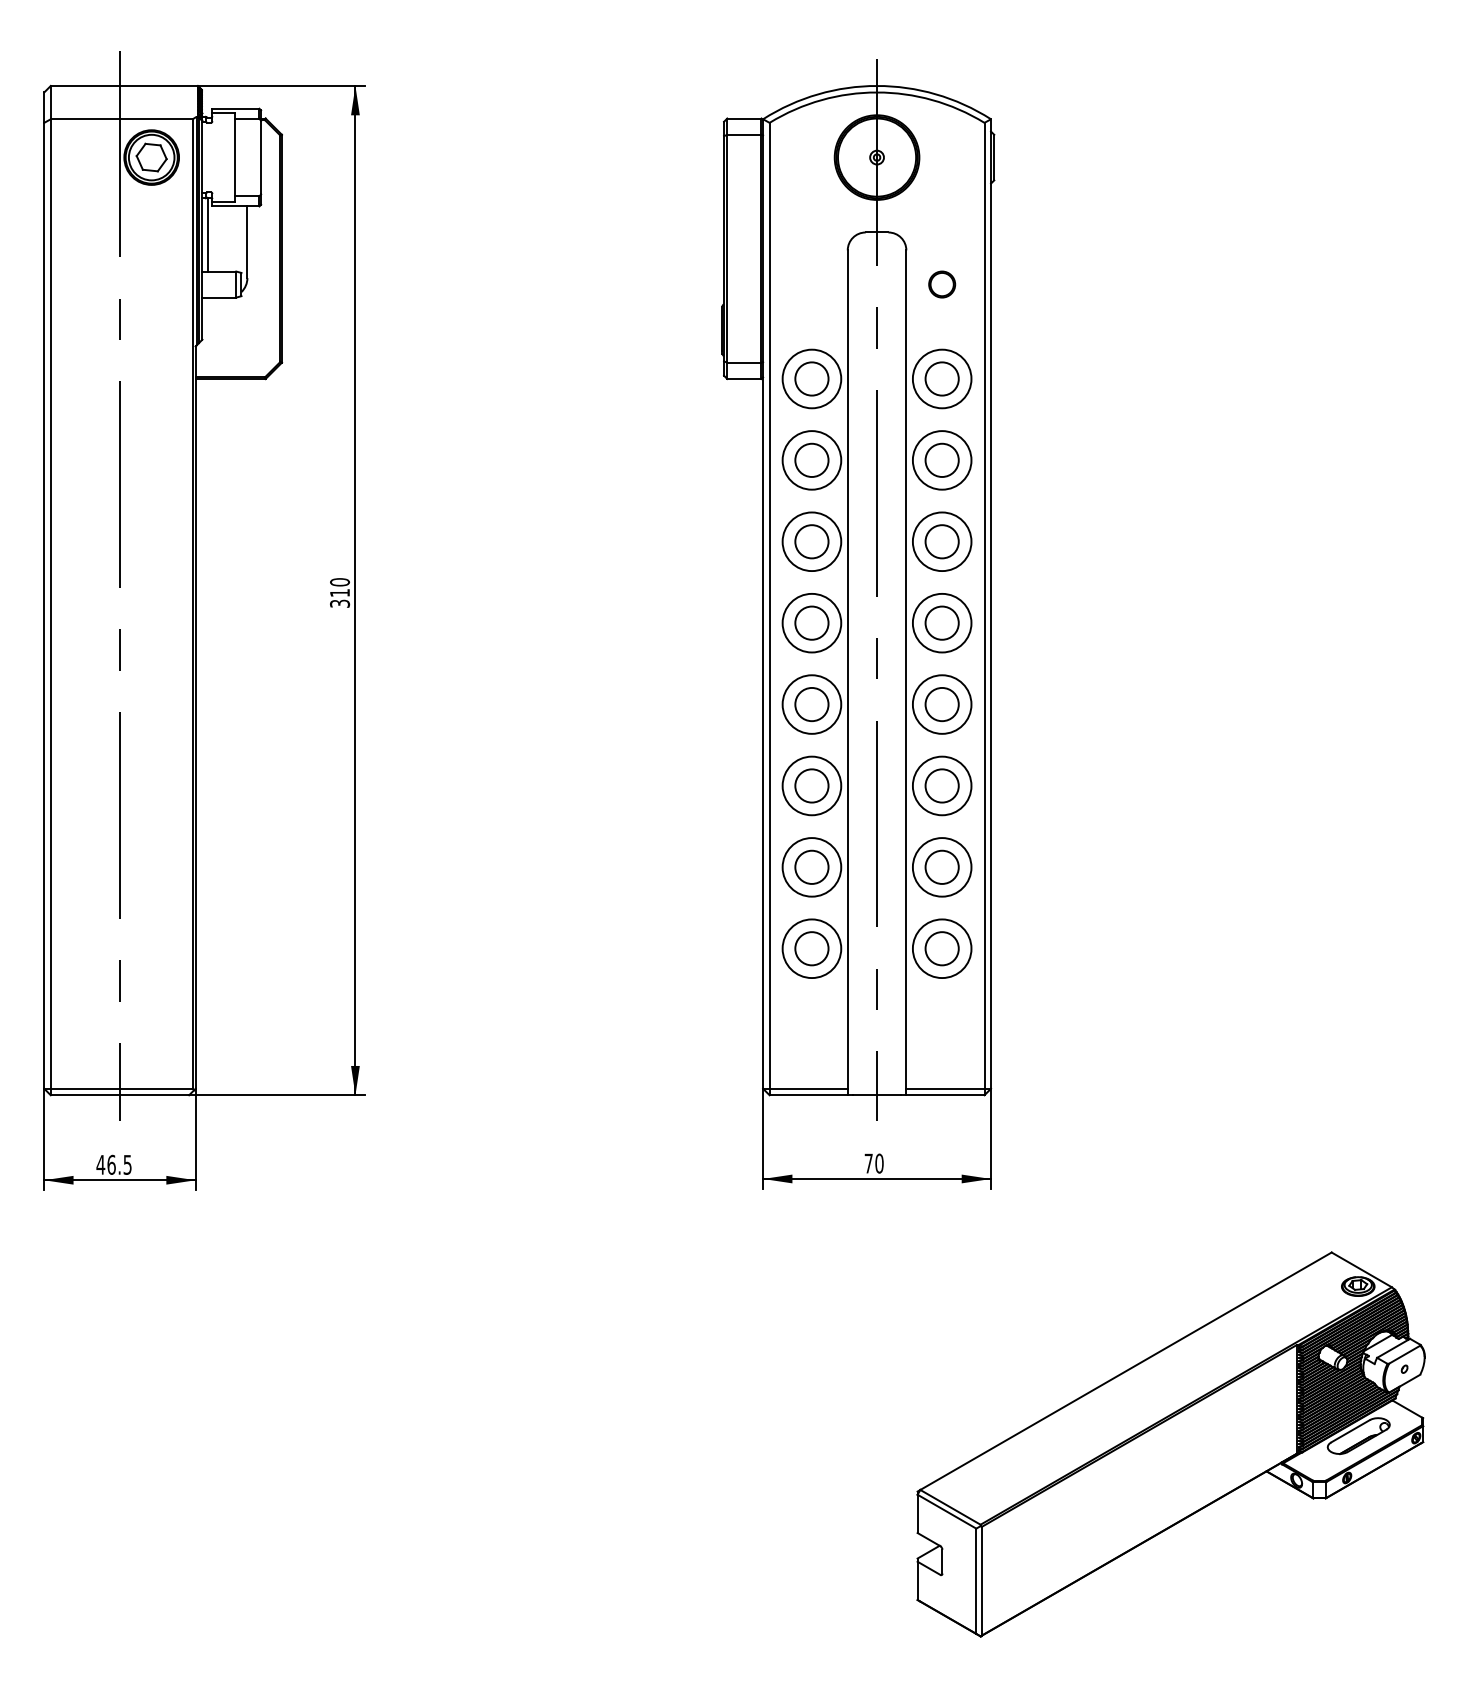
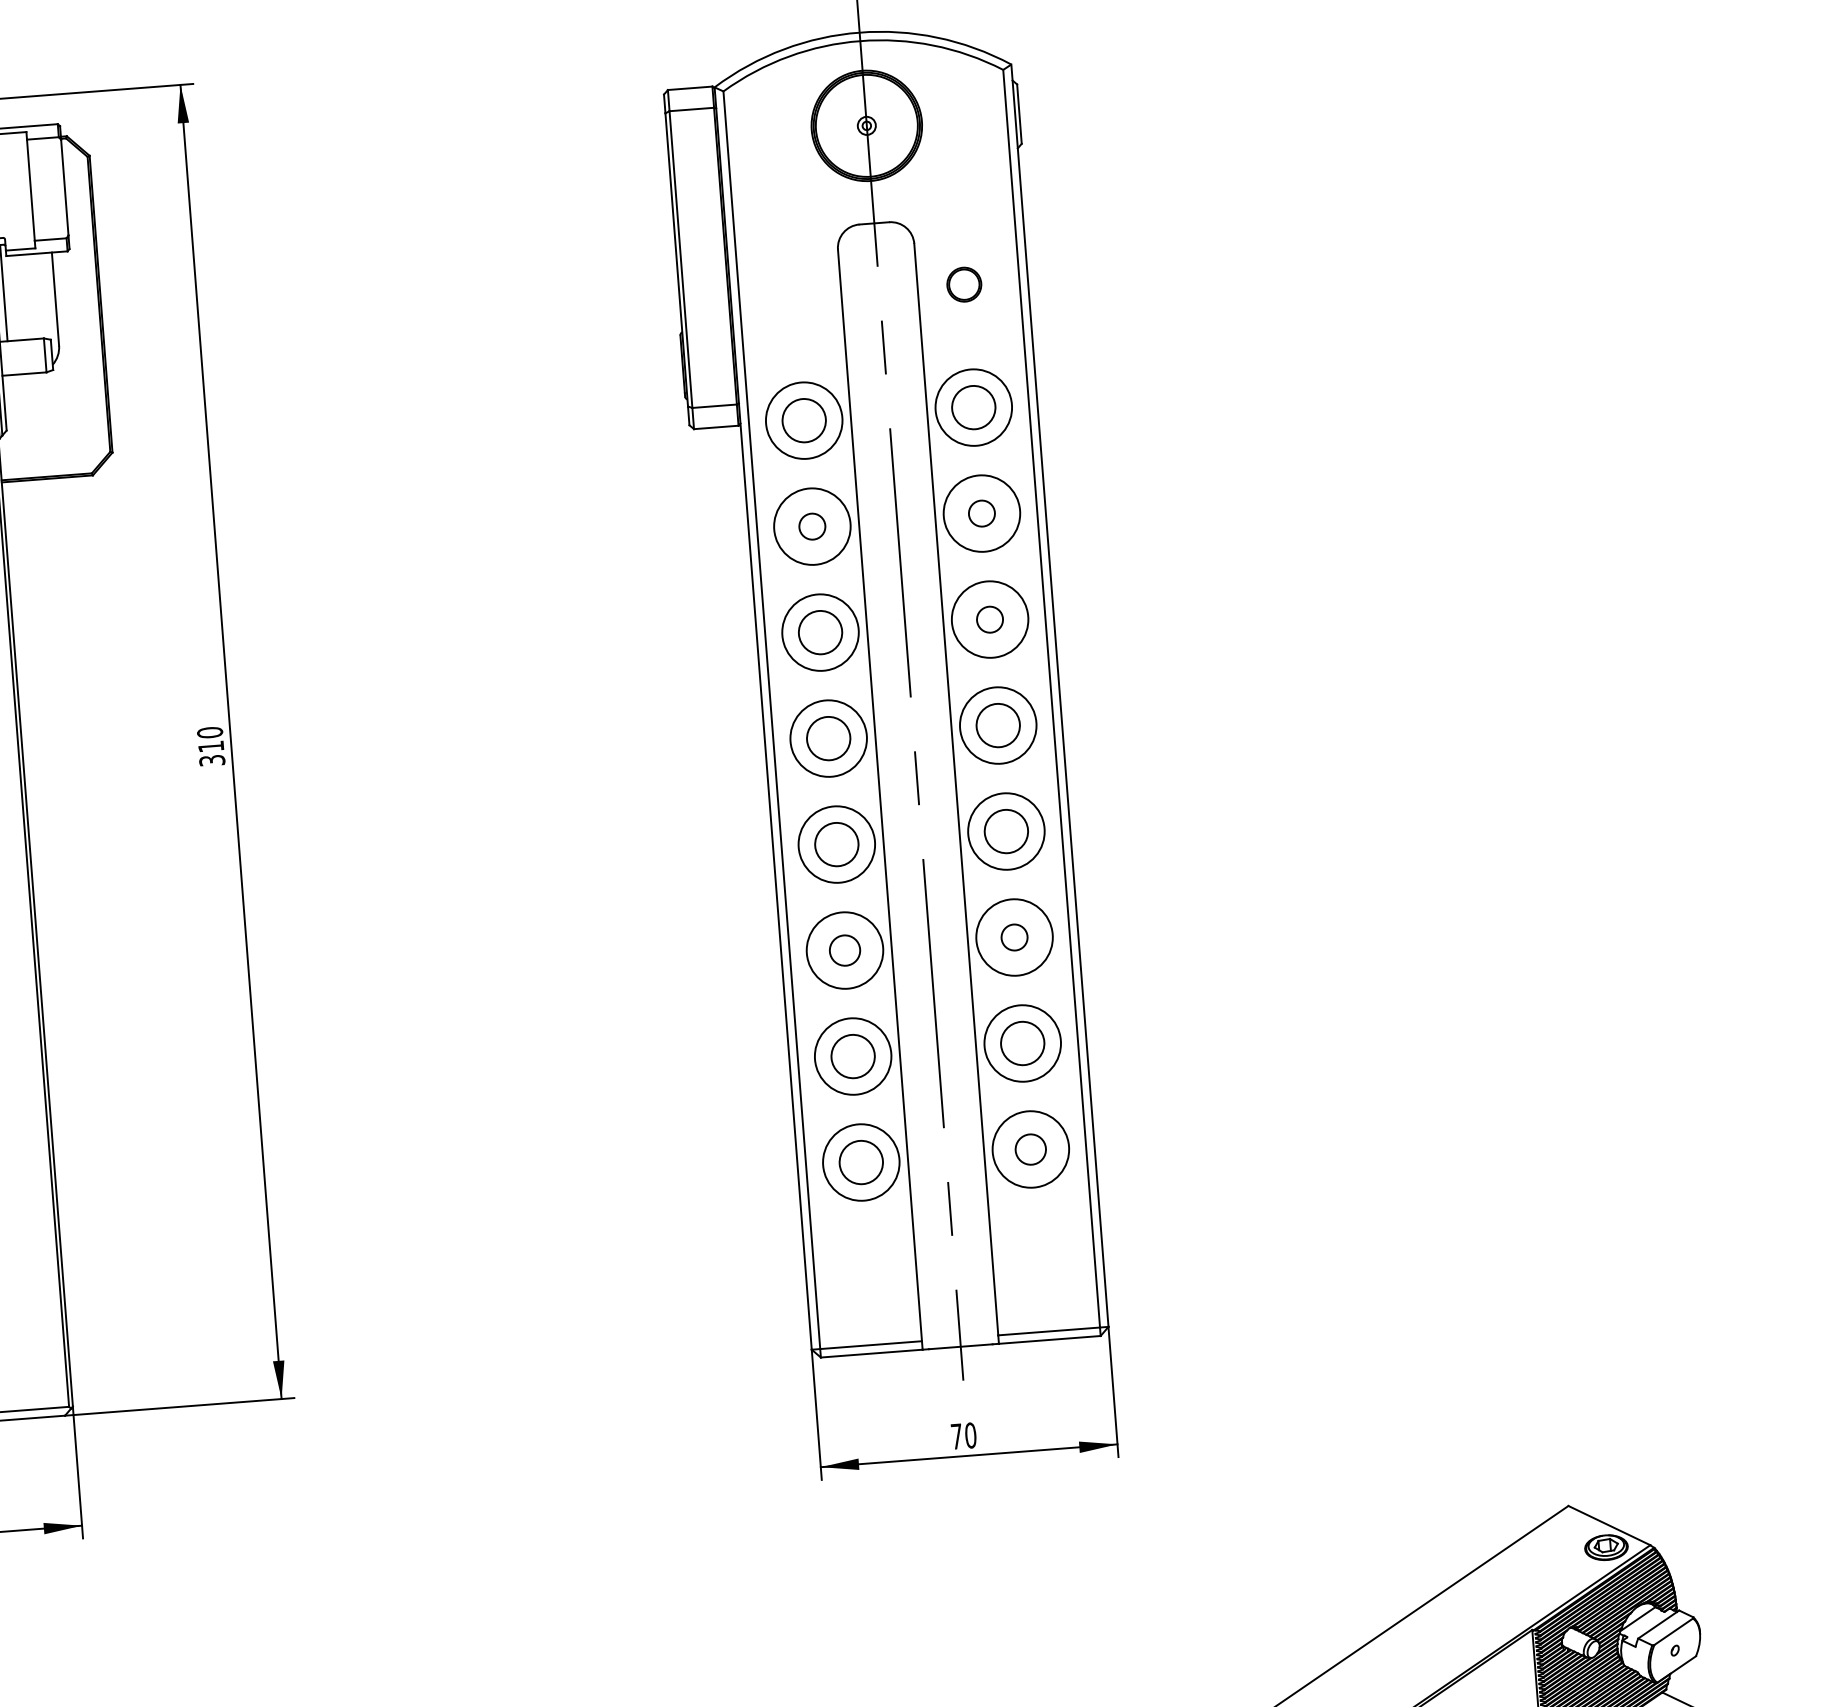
circle: (811, 459) -> (811, 525), size x0.6
circle: (941, 459) -> (980, 512), size x0.6
circle: (941, 541) -> (989, 619), size x0.6
circle: (811, 785) -> (844, 950), size x0.7
circle: (941, 785) -> (1013, 936), size x0.6
circle: (941, 948) -> (1029, 1149), size x0.7

